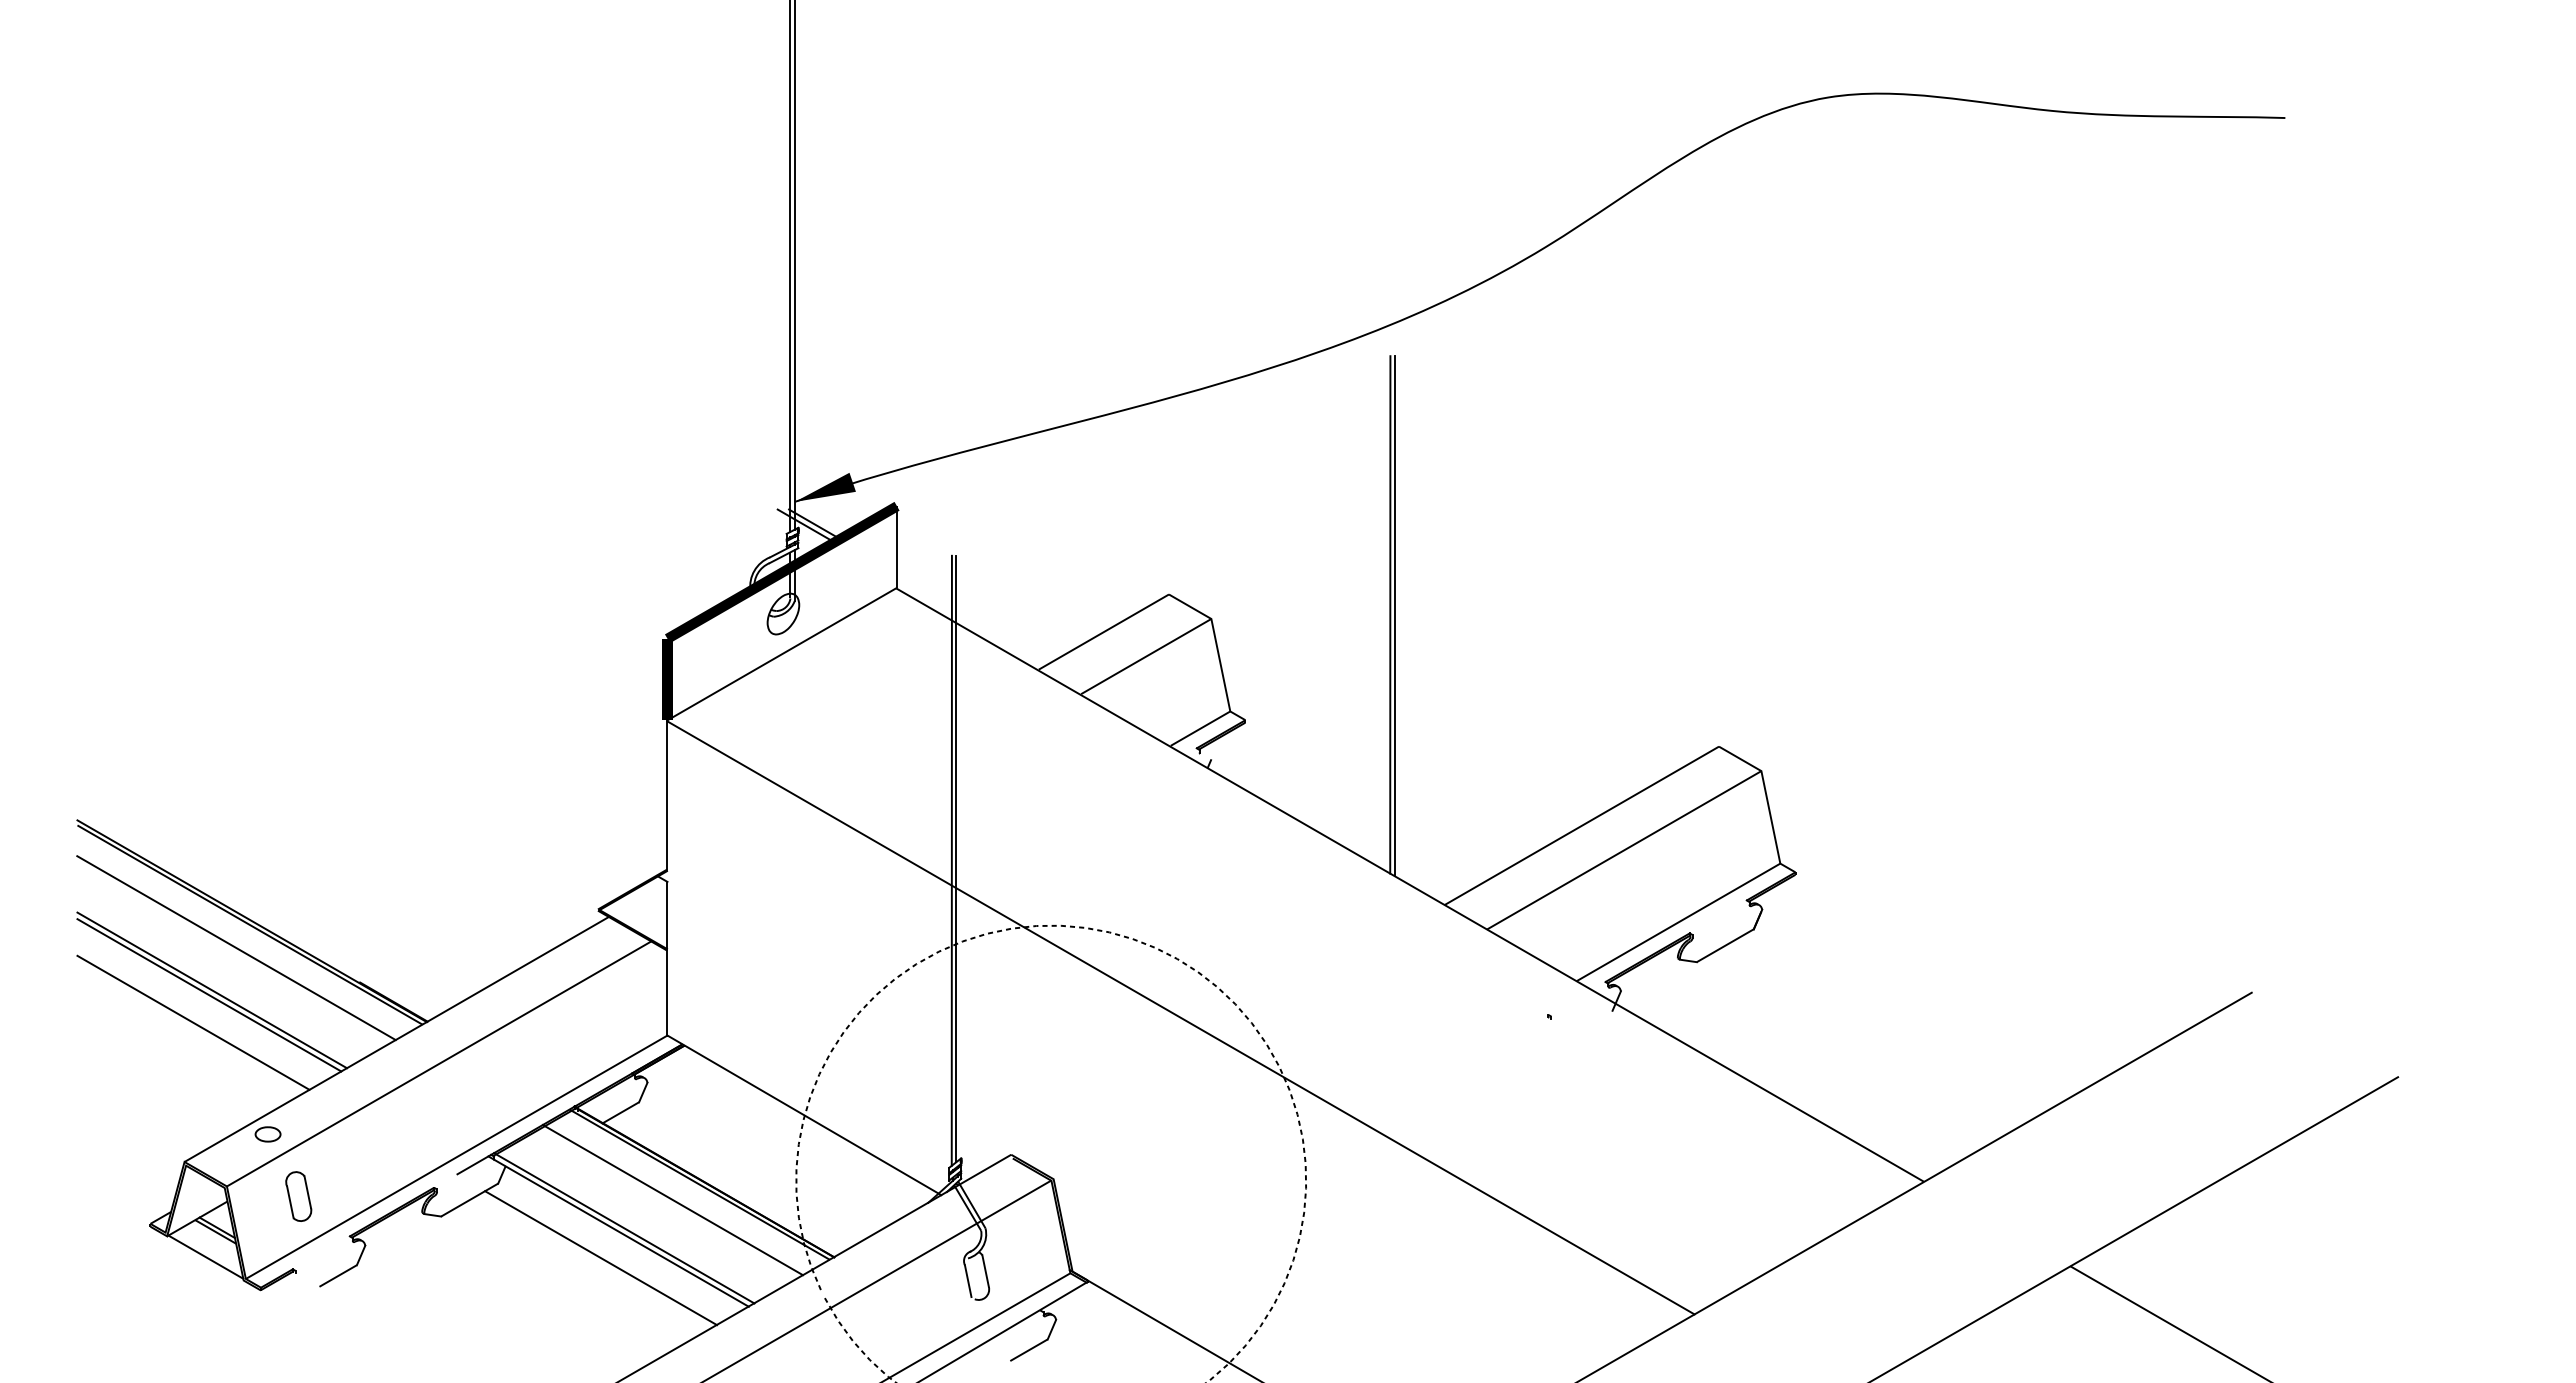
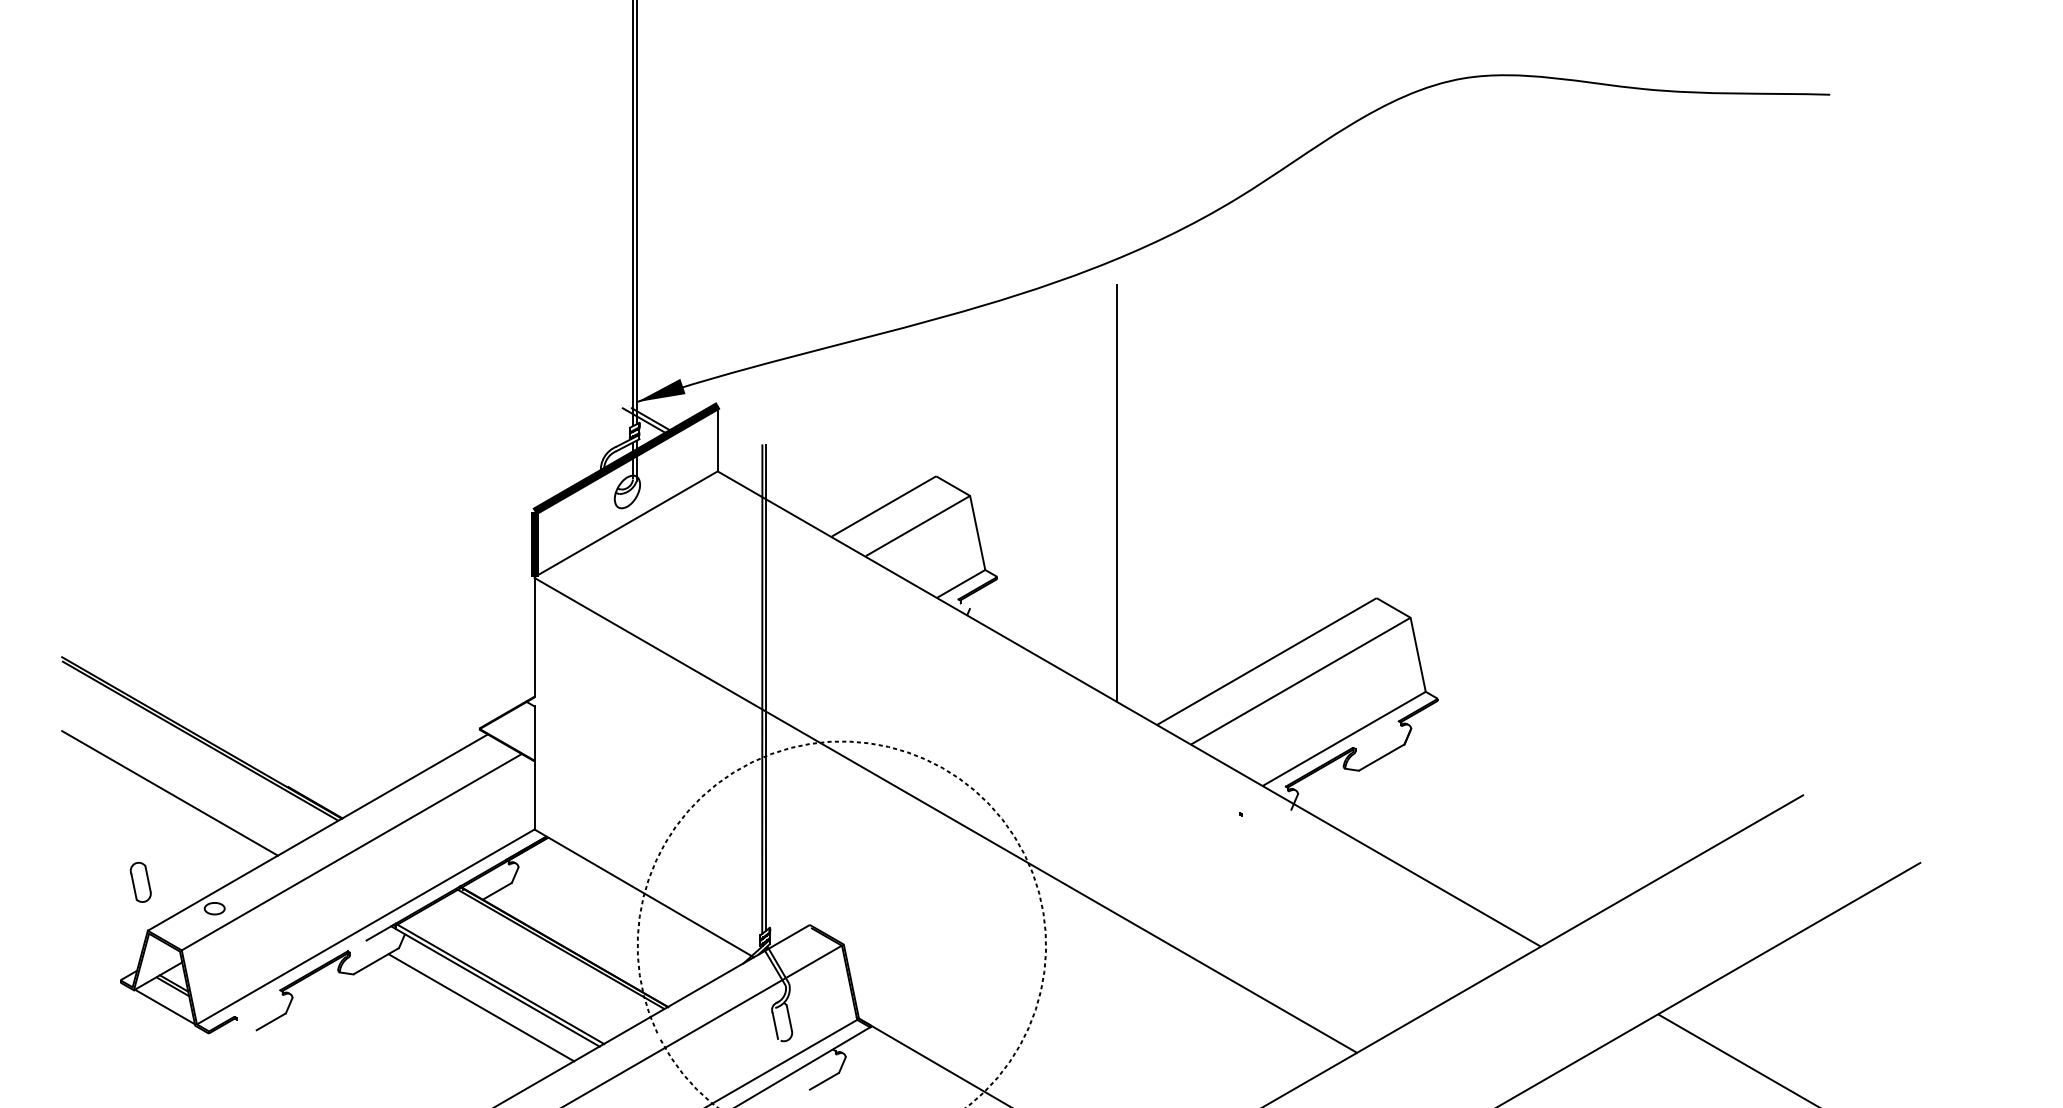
line: (1390, 614) -> (1113, 492), removed
line: (236, 948) -> (189, 759), removed
line: (209, 995) -> (167, 797), removed
line: (193, 1022) -> (155, 819), removed
part: (298, 1196) -> (140, 882), moved
line: (672, 1199) -> (538, 960), removed

